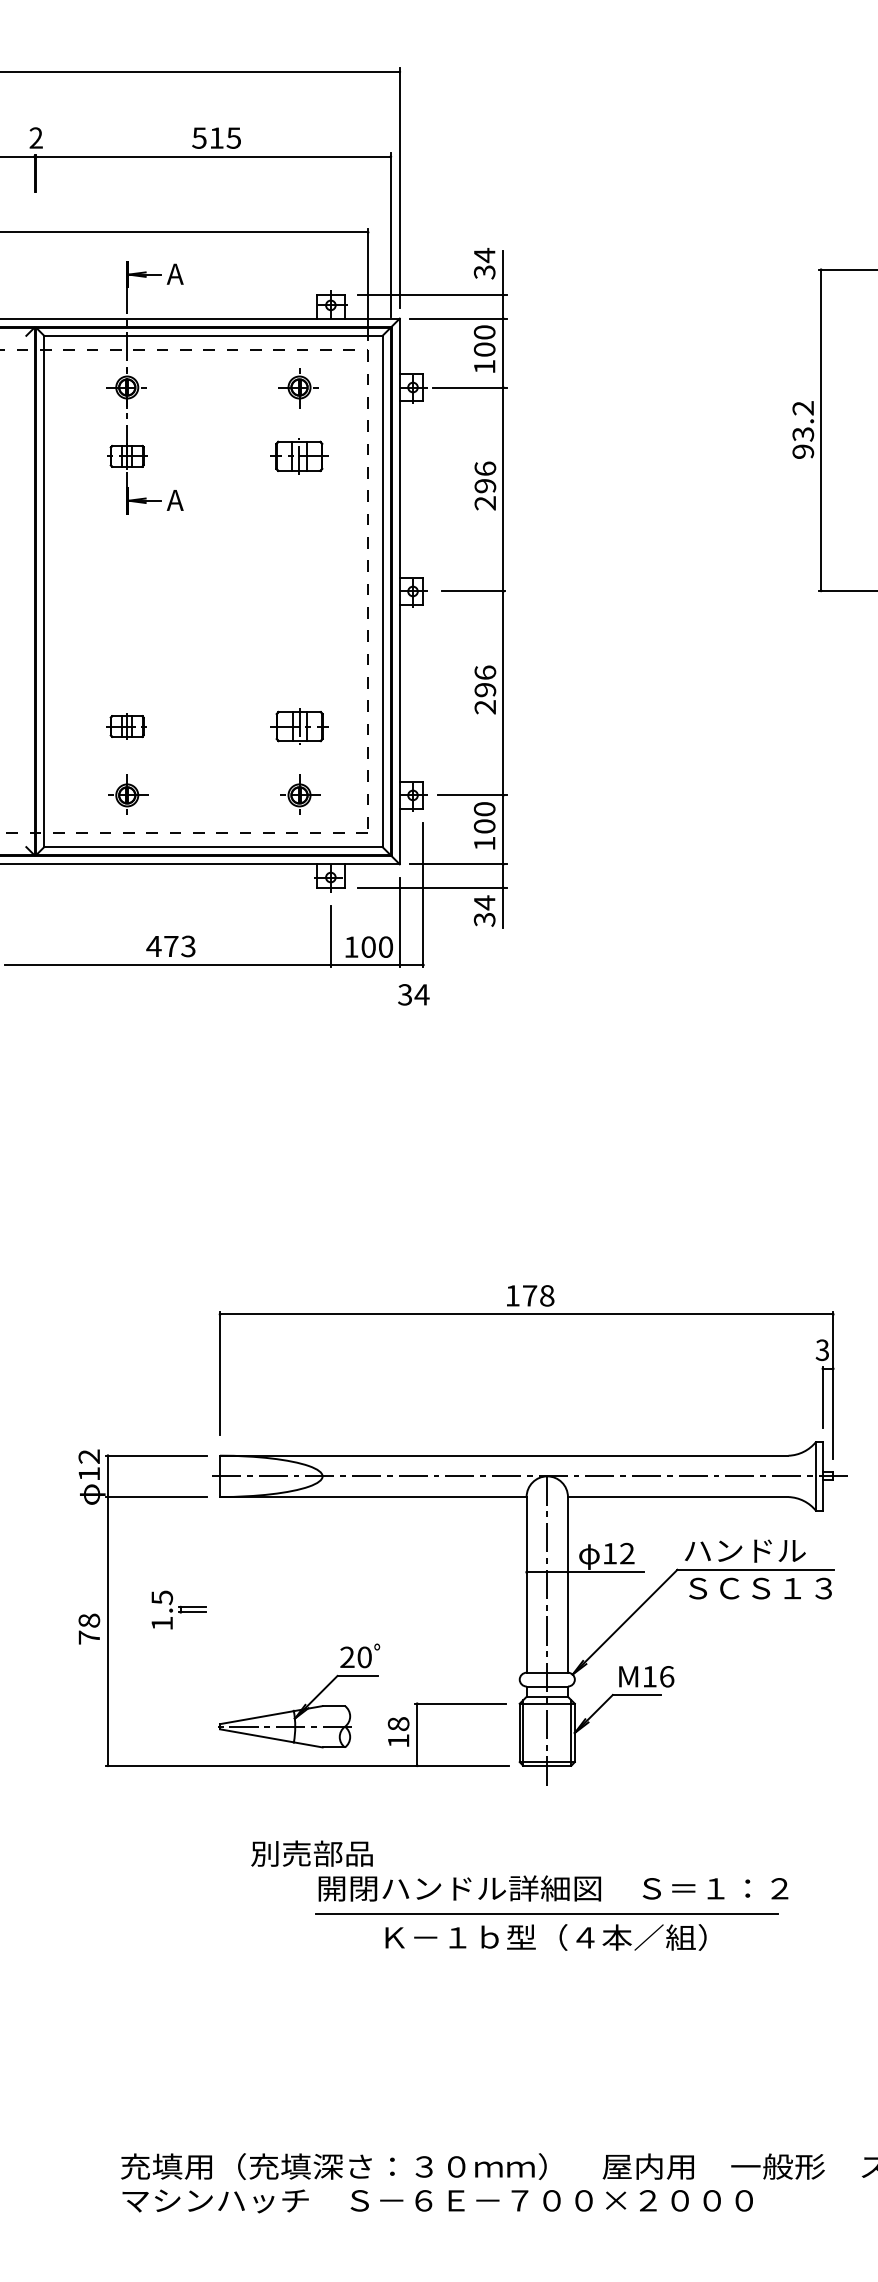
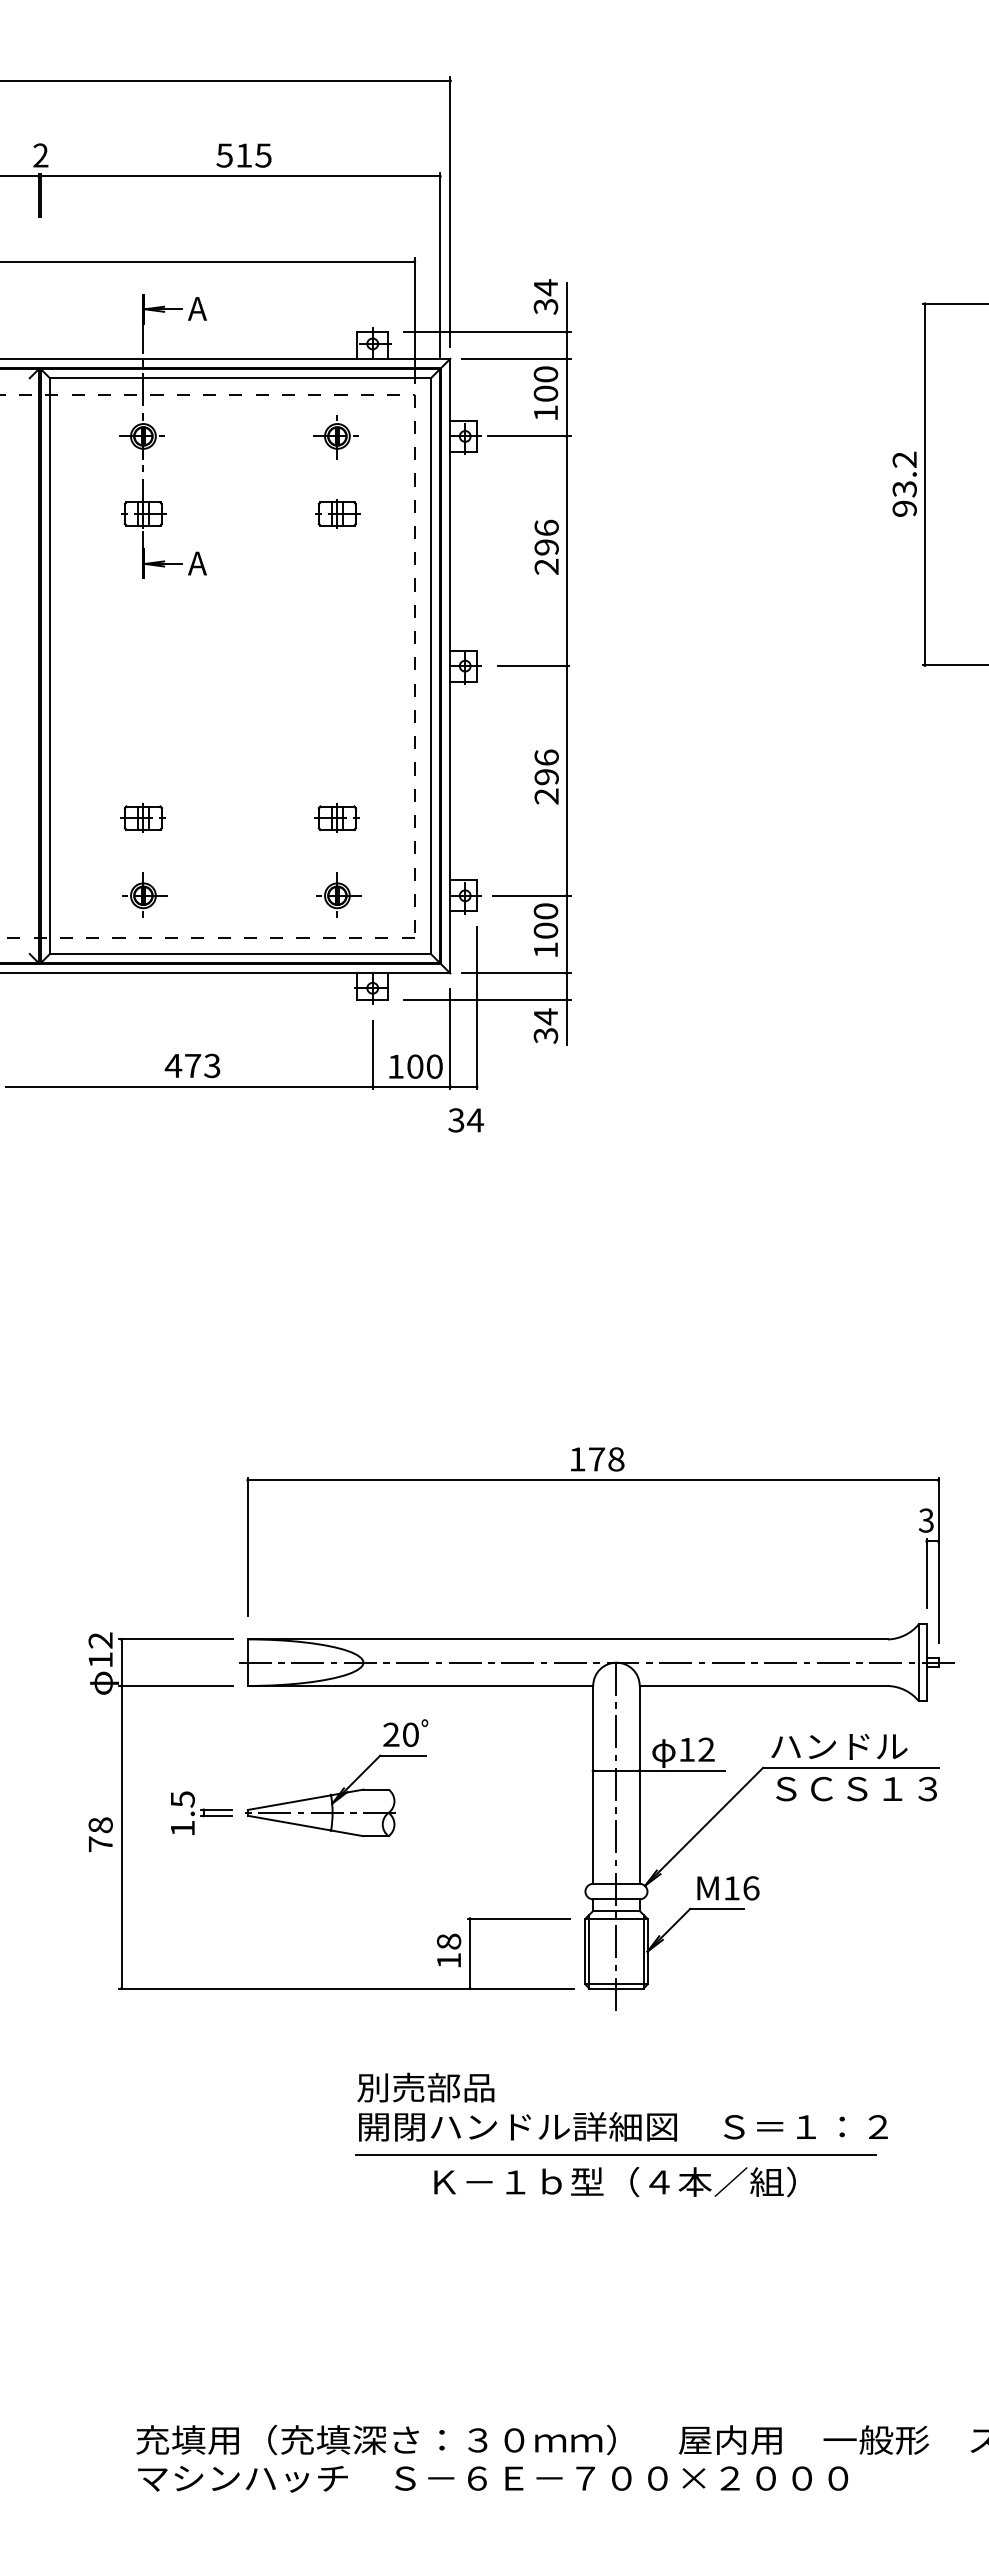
part: (299, 456) -> (337, 514), size x0.71
part: (298, 726) -> (336, 818), size x0.71
part: (305, 1703) -> (344, 1786), moved
text: (311, 1853) -> (425, 2087), moved

